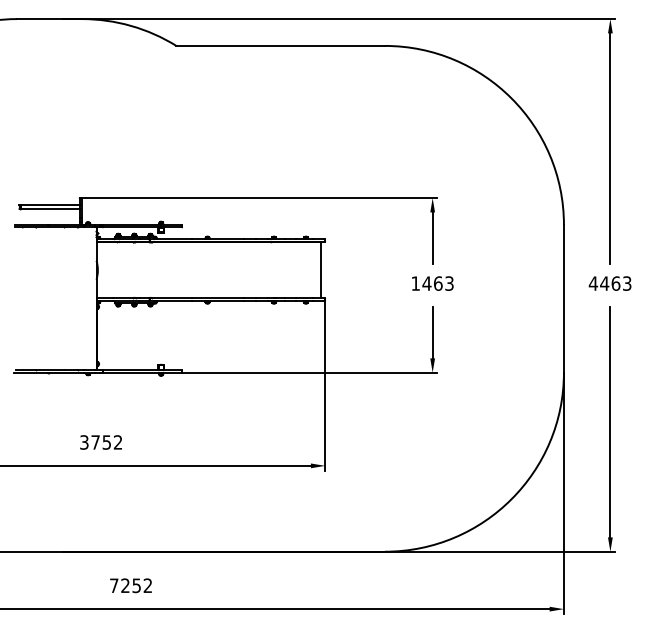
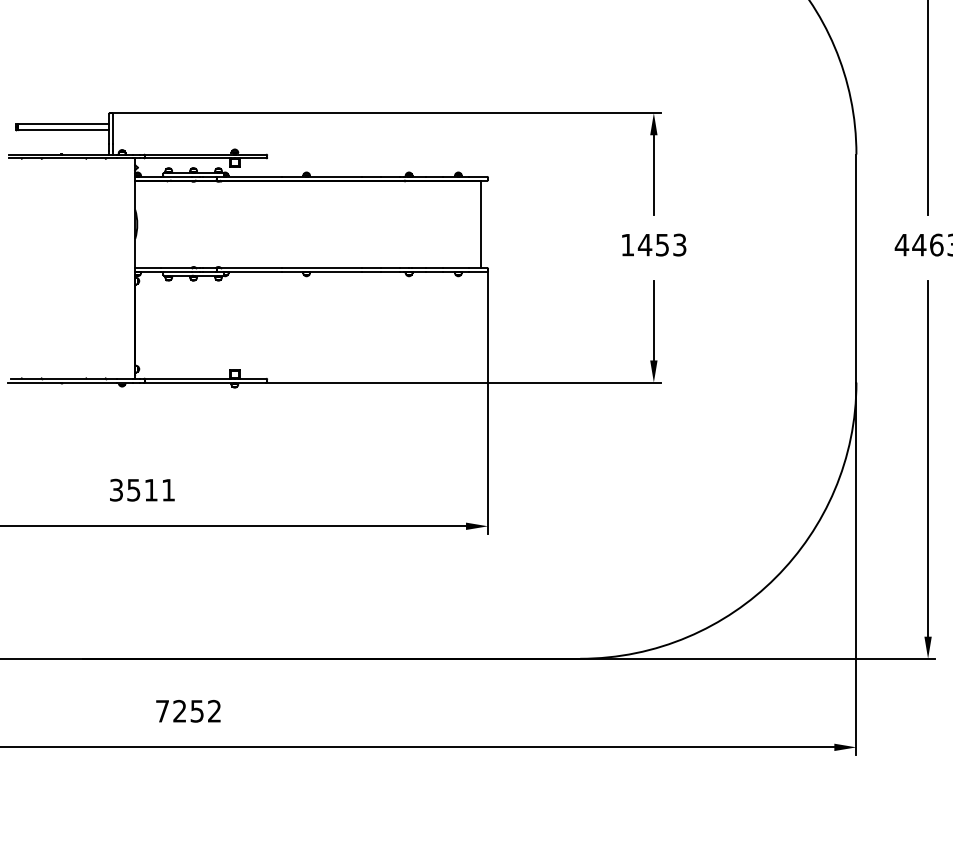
text: (438, 283) -> (662, 244), 1463 -> 1453
text: (106, 442) -> (150, 490), 3752 -> 3511

